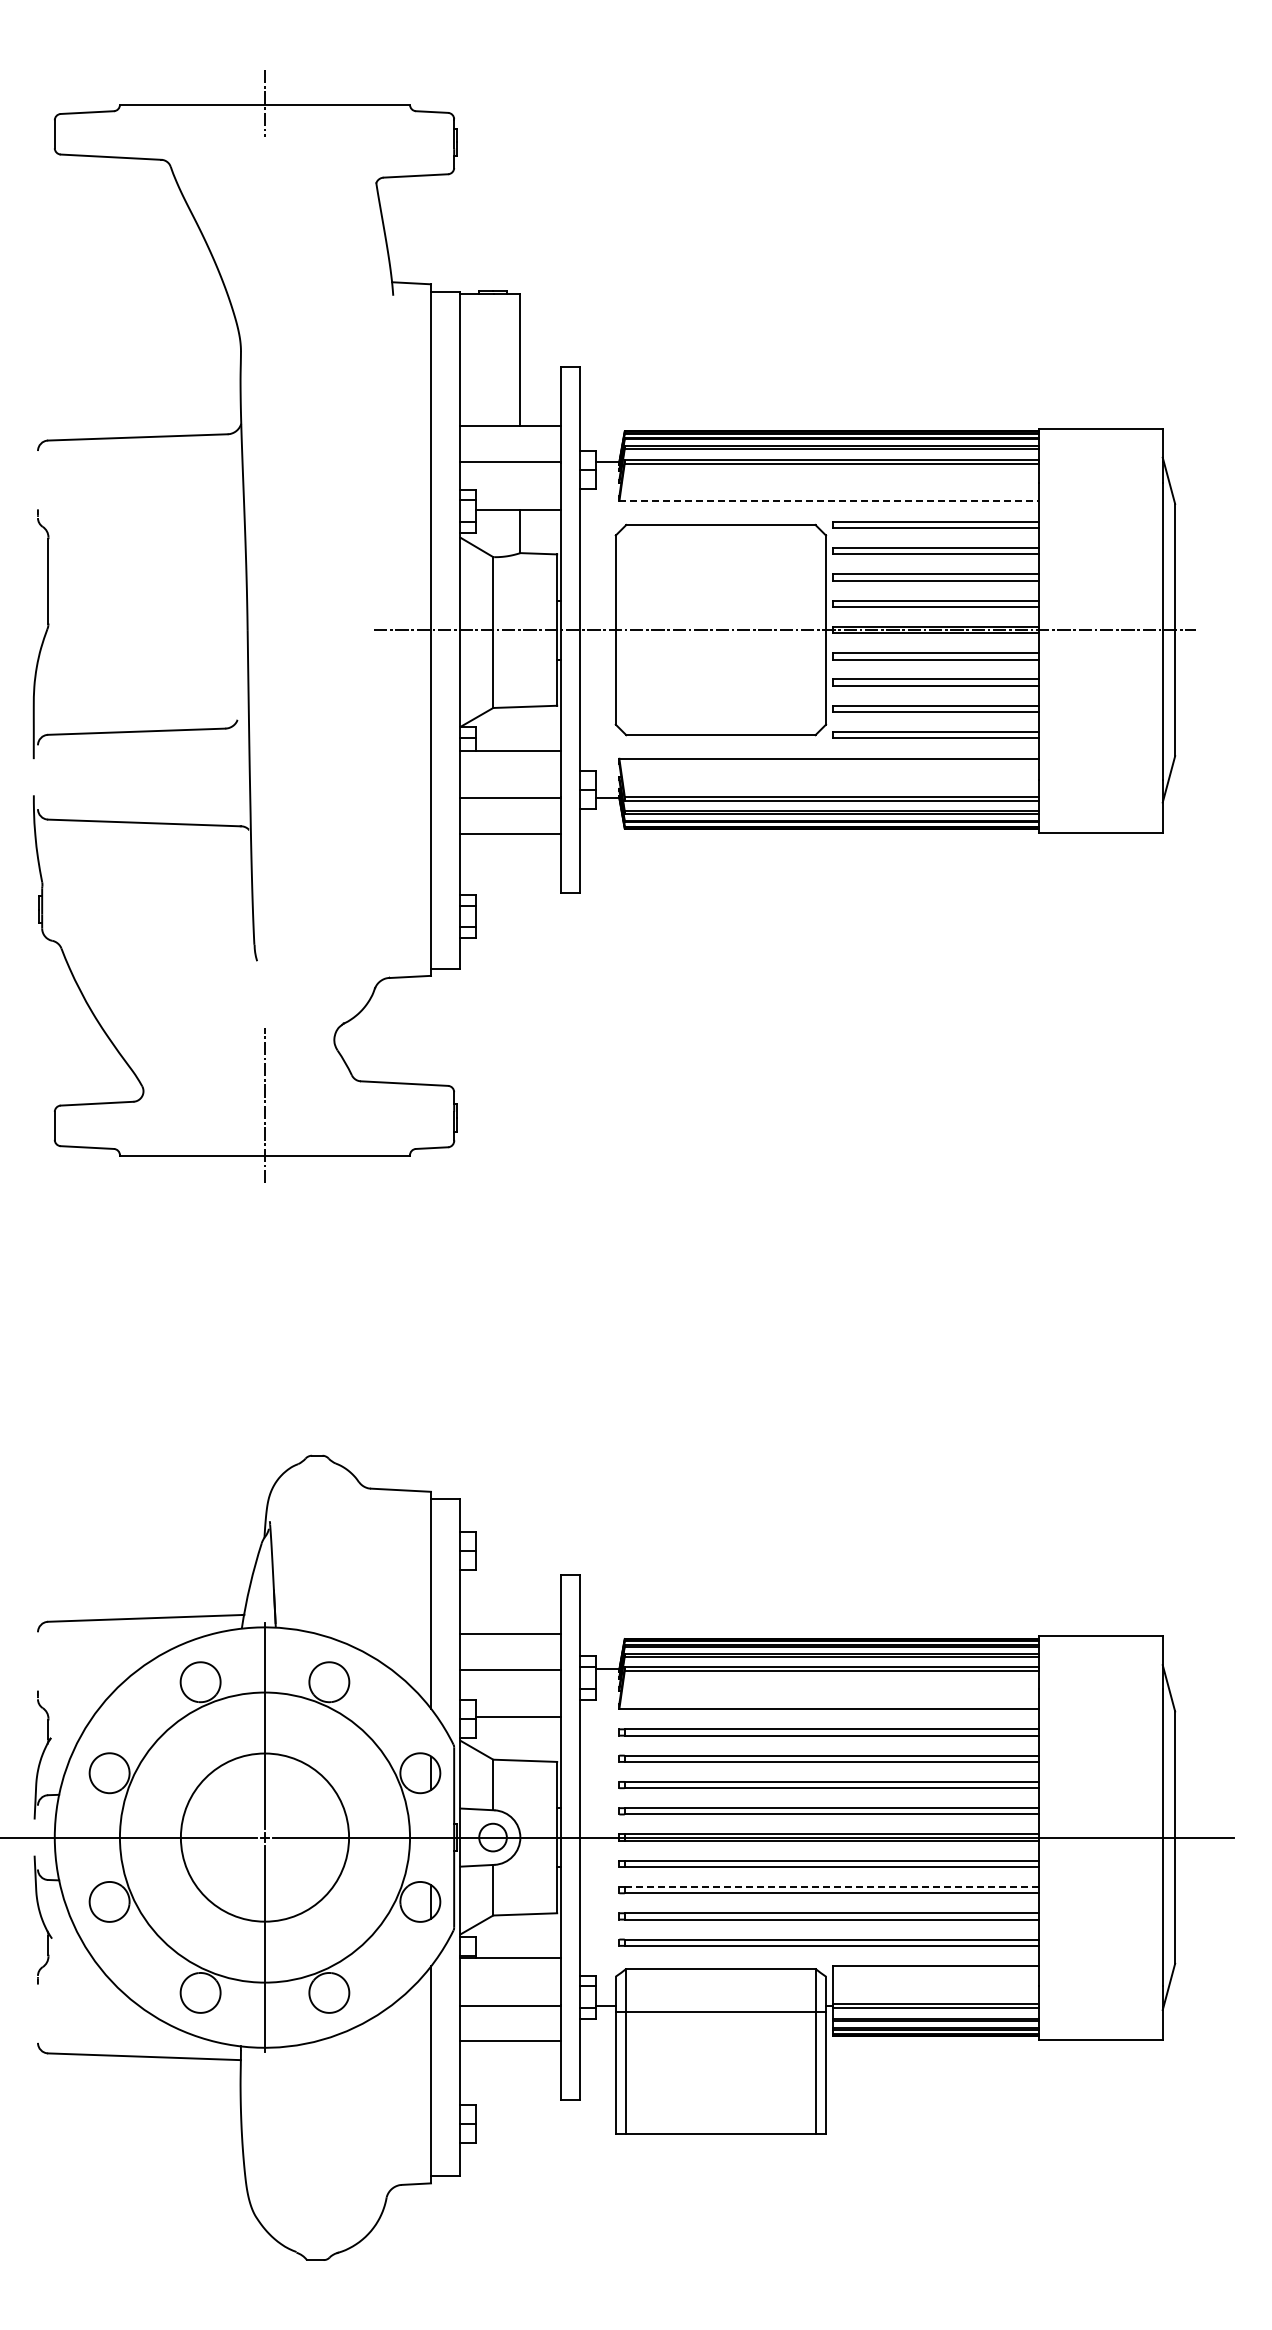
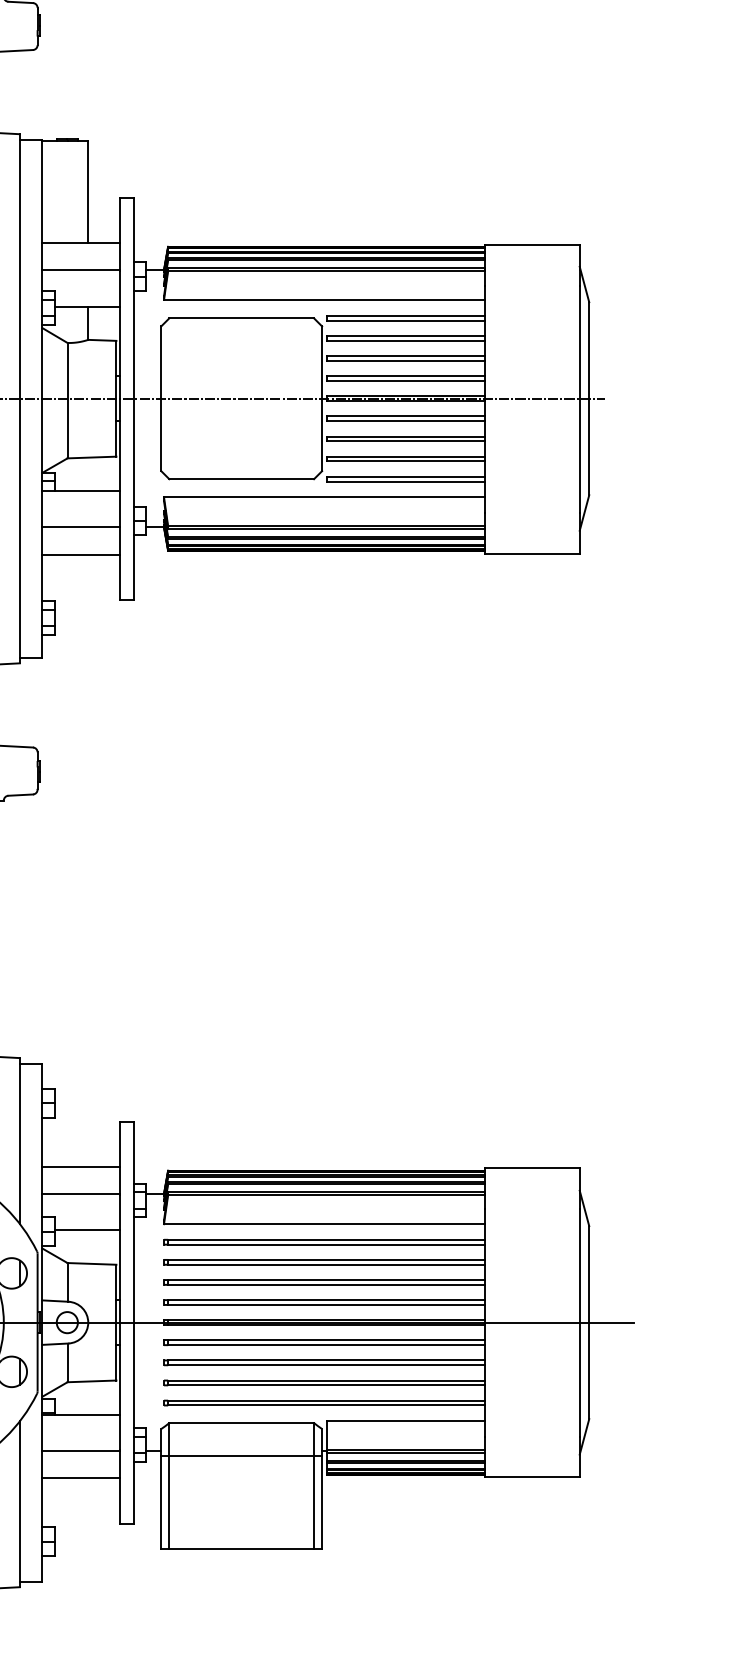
line: (829, 501) -> (324, 300), dashed -> solid
line: (831, 1886) -> (326, 1360), dashed -> solid

